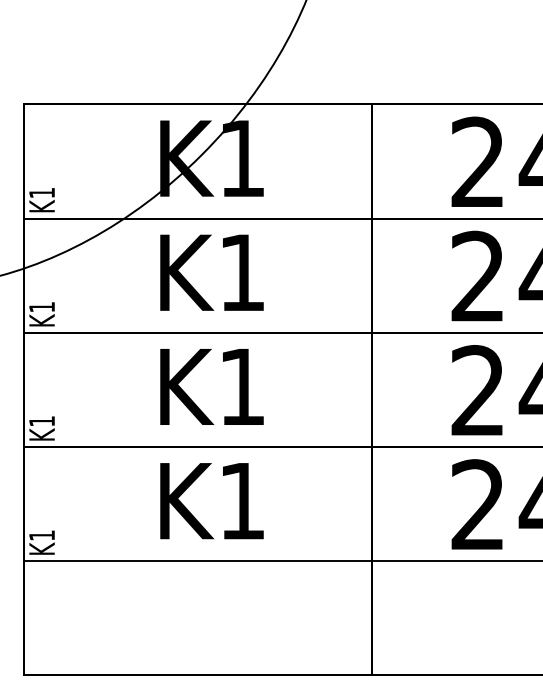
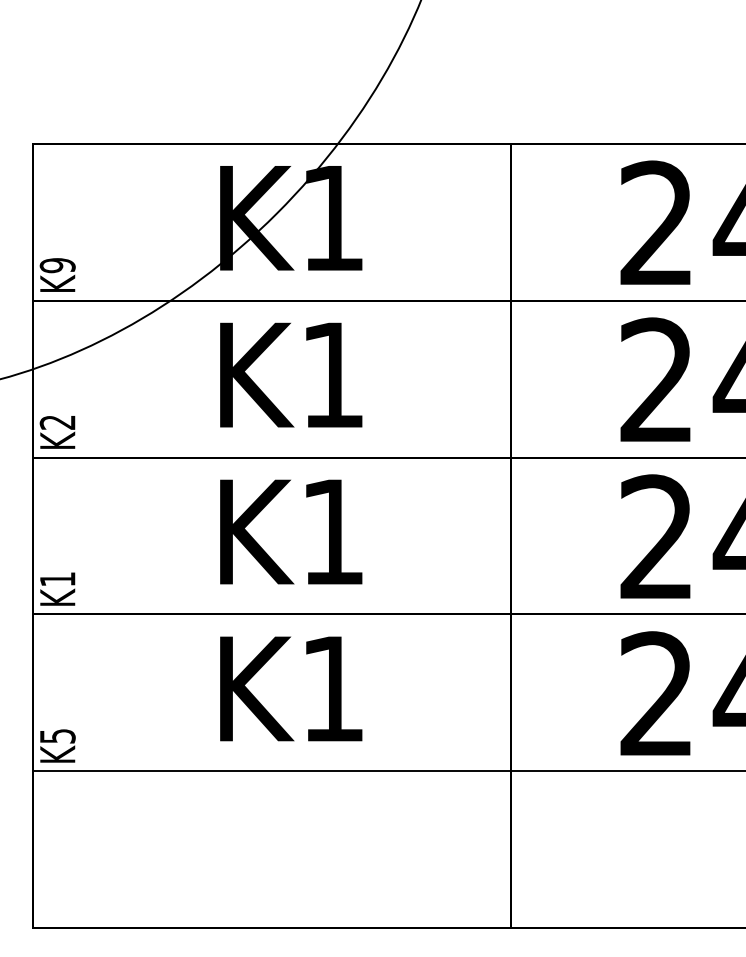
text: (41, 192) -> (57, 265), K1 -> K9
text: (41, 307) -> (57, 422), K1 -> K2
text: (41, 535) -> (57, 736), K1 -> K5

